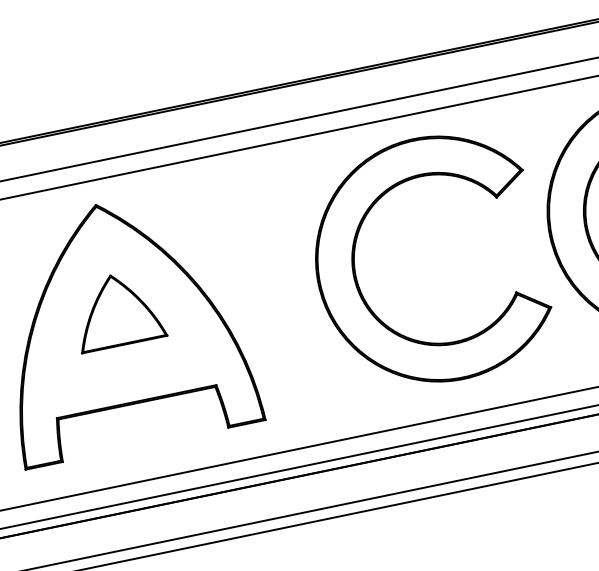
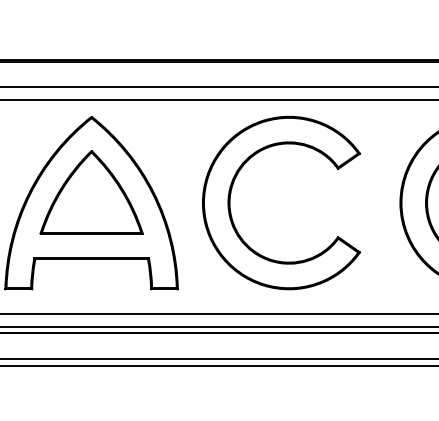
part: (355, 263) -> (231, 194), moved
part: (117, 310) -> (91, 192), size x1.67

